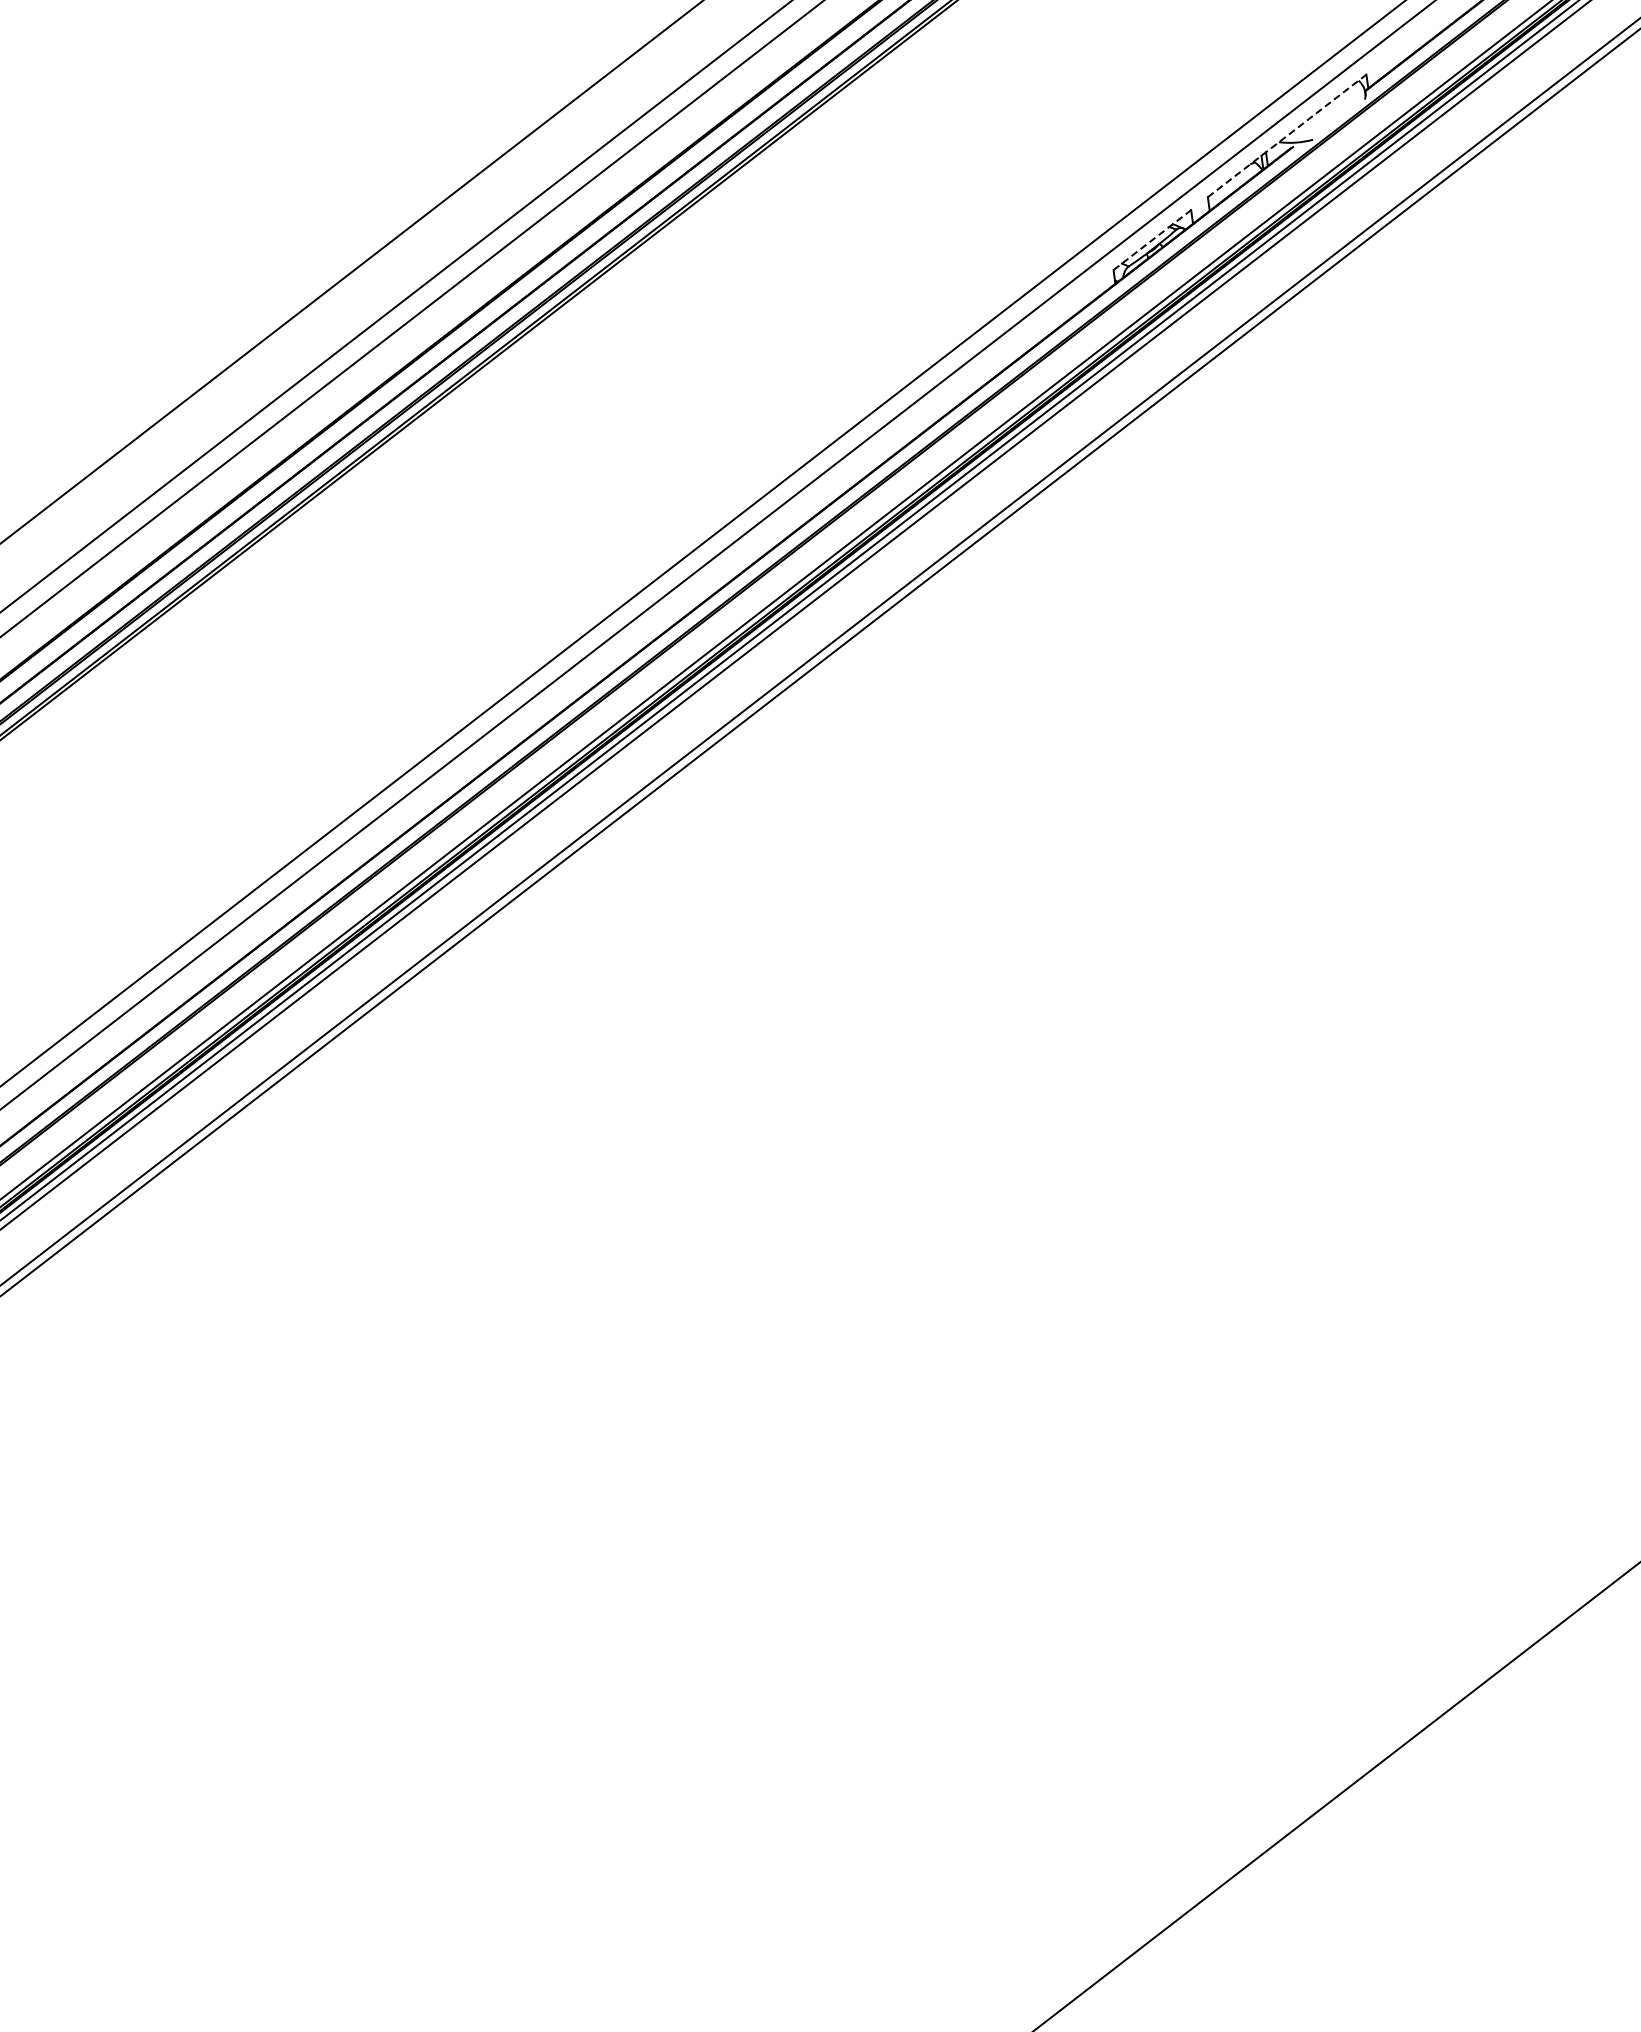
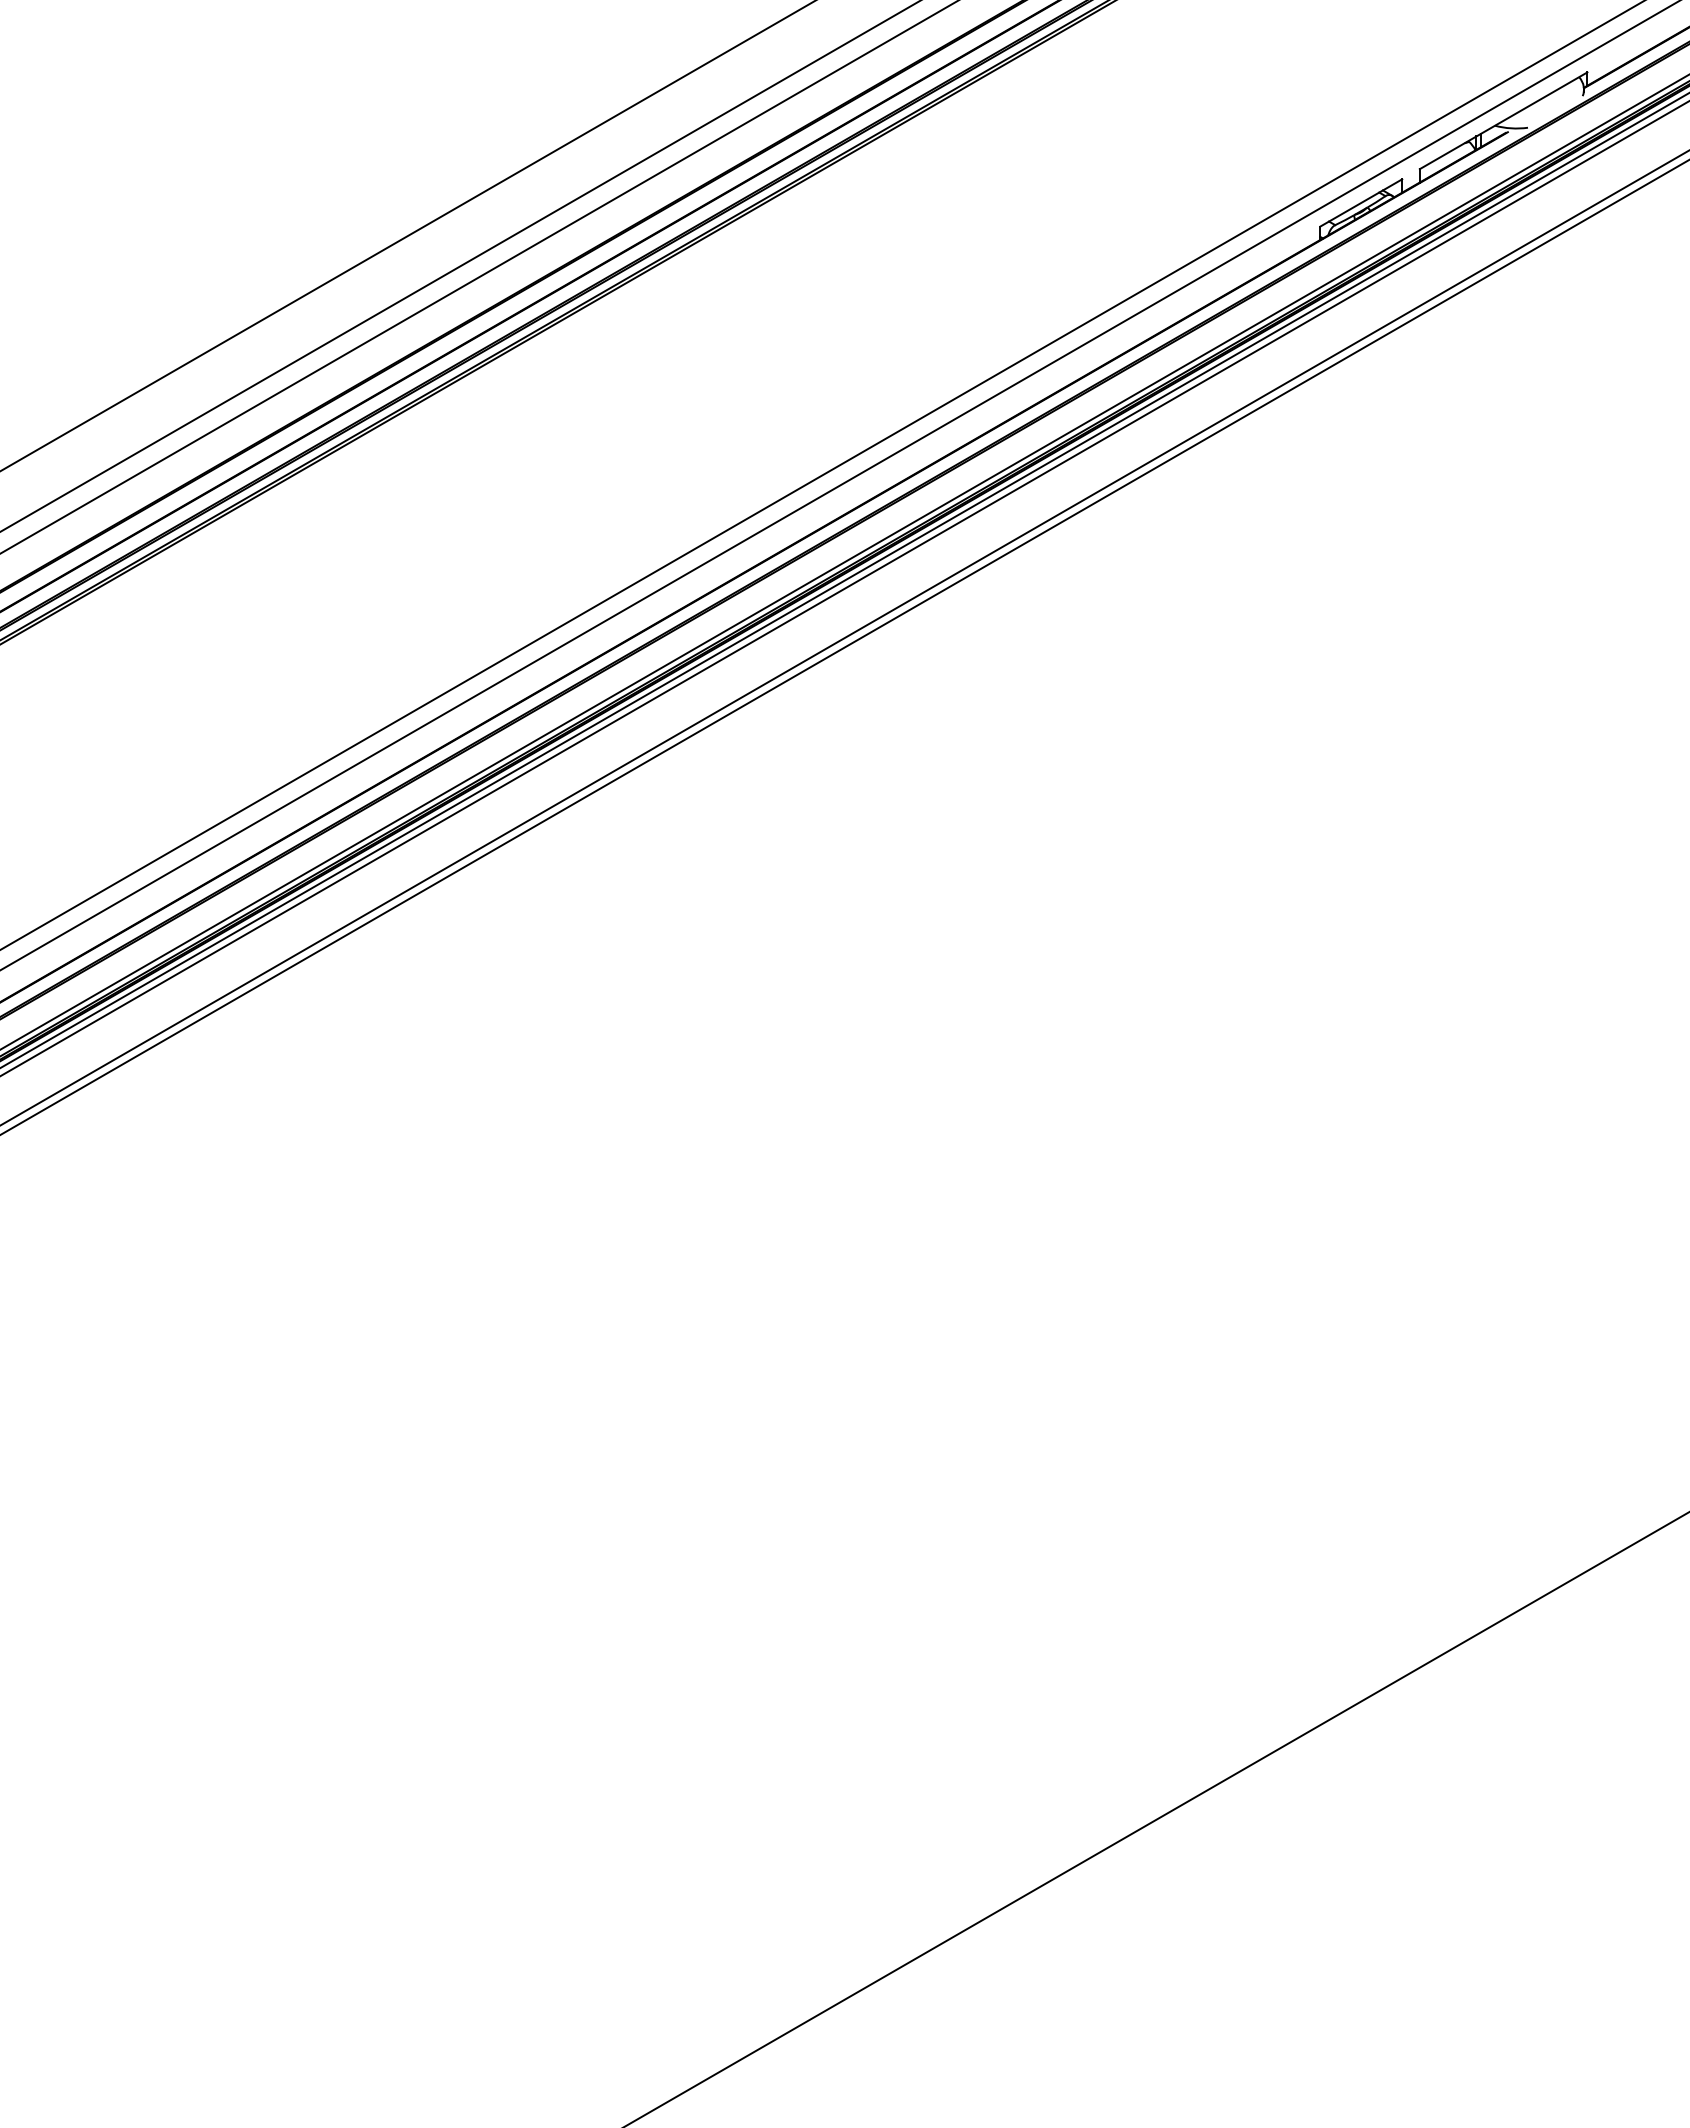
line: (1287, 135) -> (1503, 120), dashed -> solid
line: (1152, 239) -> (1361, 202), dashed -> solid

